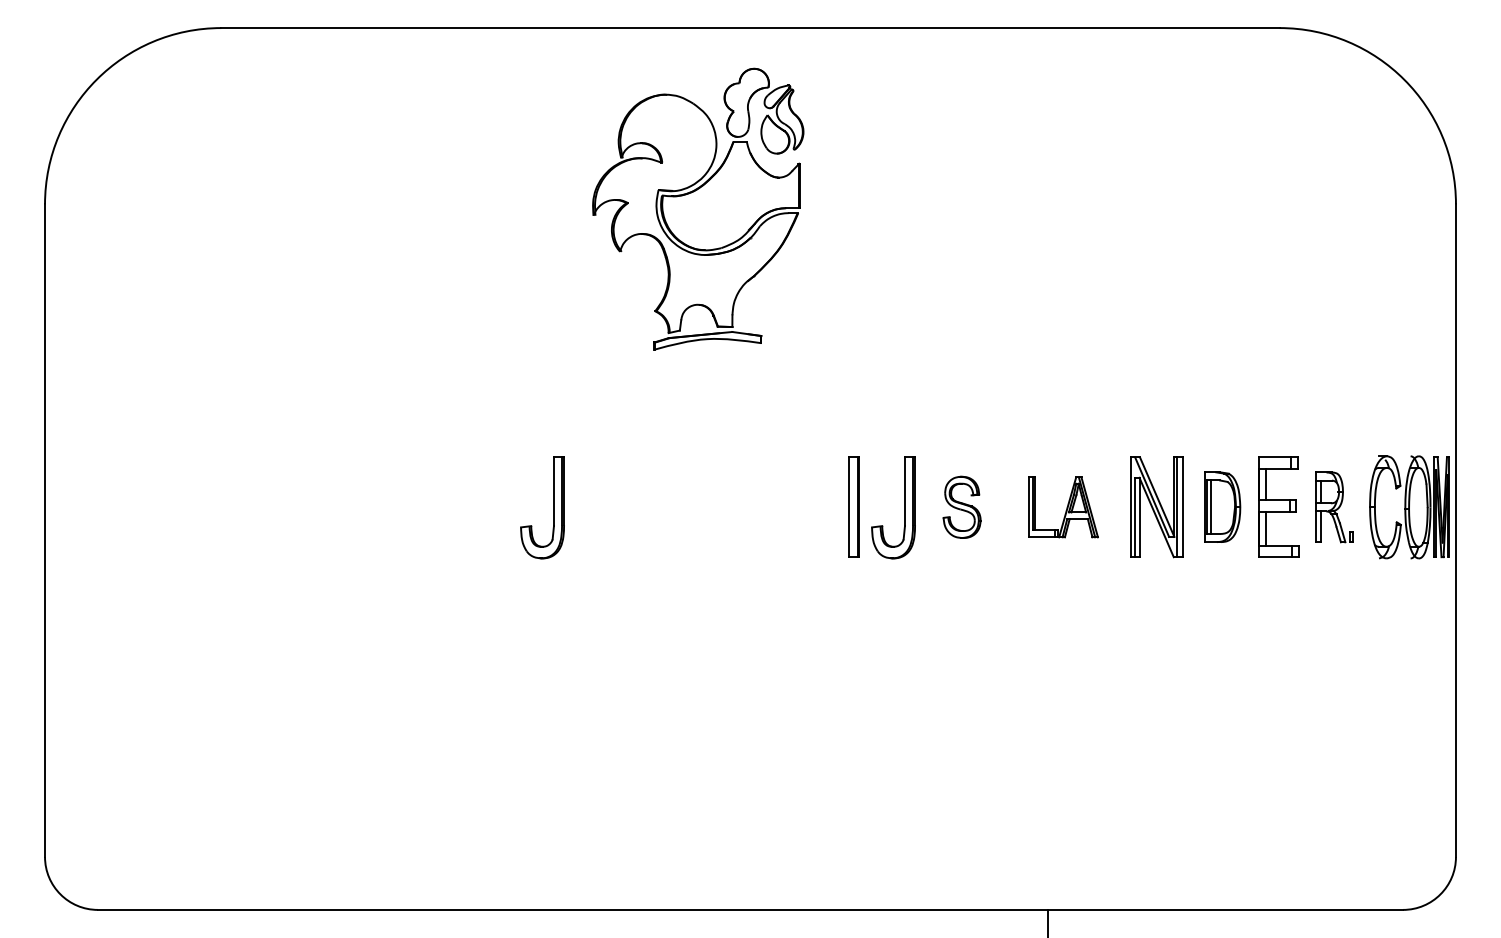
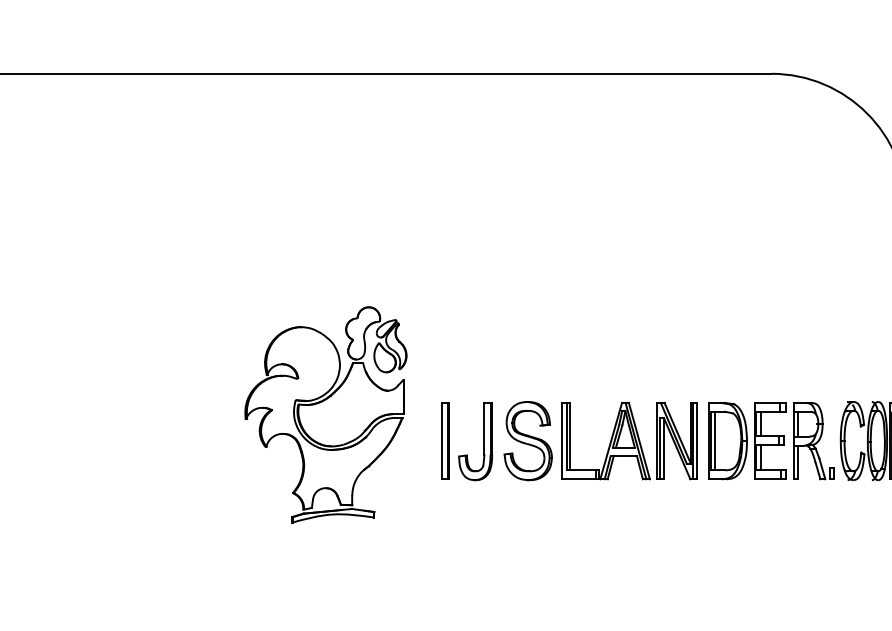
part: (698, 208) -> (326, 414), moved
part: (1222, 506) -> (727, 440), size x1.43
part: (553, 507) -> (215, 441), removed
part: (961, 507) -> (527, 441), size x1.67
part: (1063, 507) -> (605, 441), size x1.67
part: (1334, 507) -> (813, 441), size x1.43

